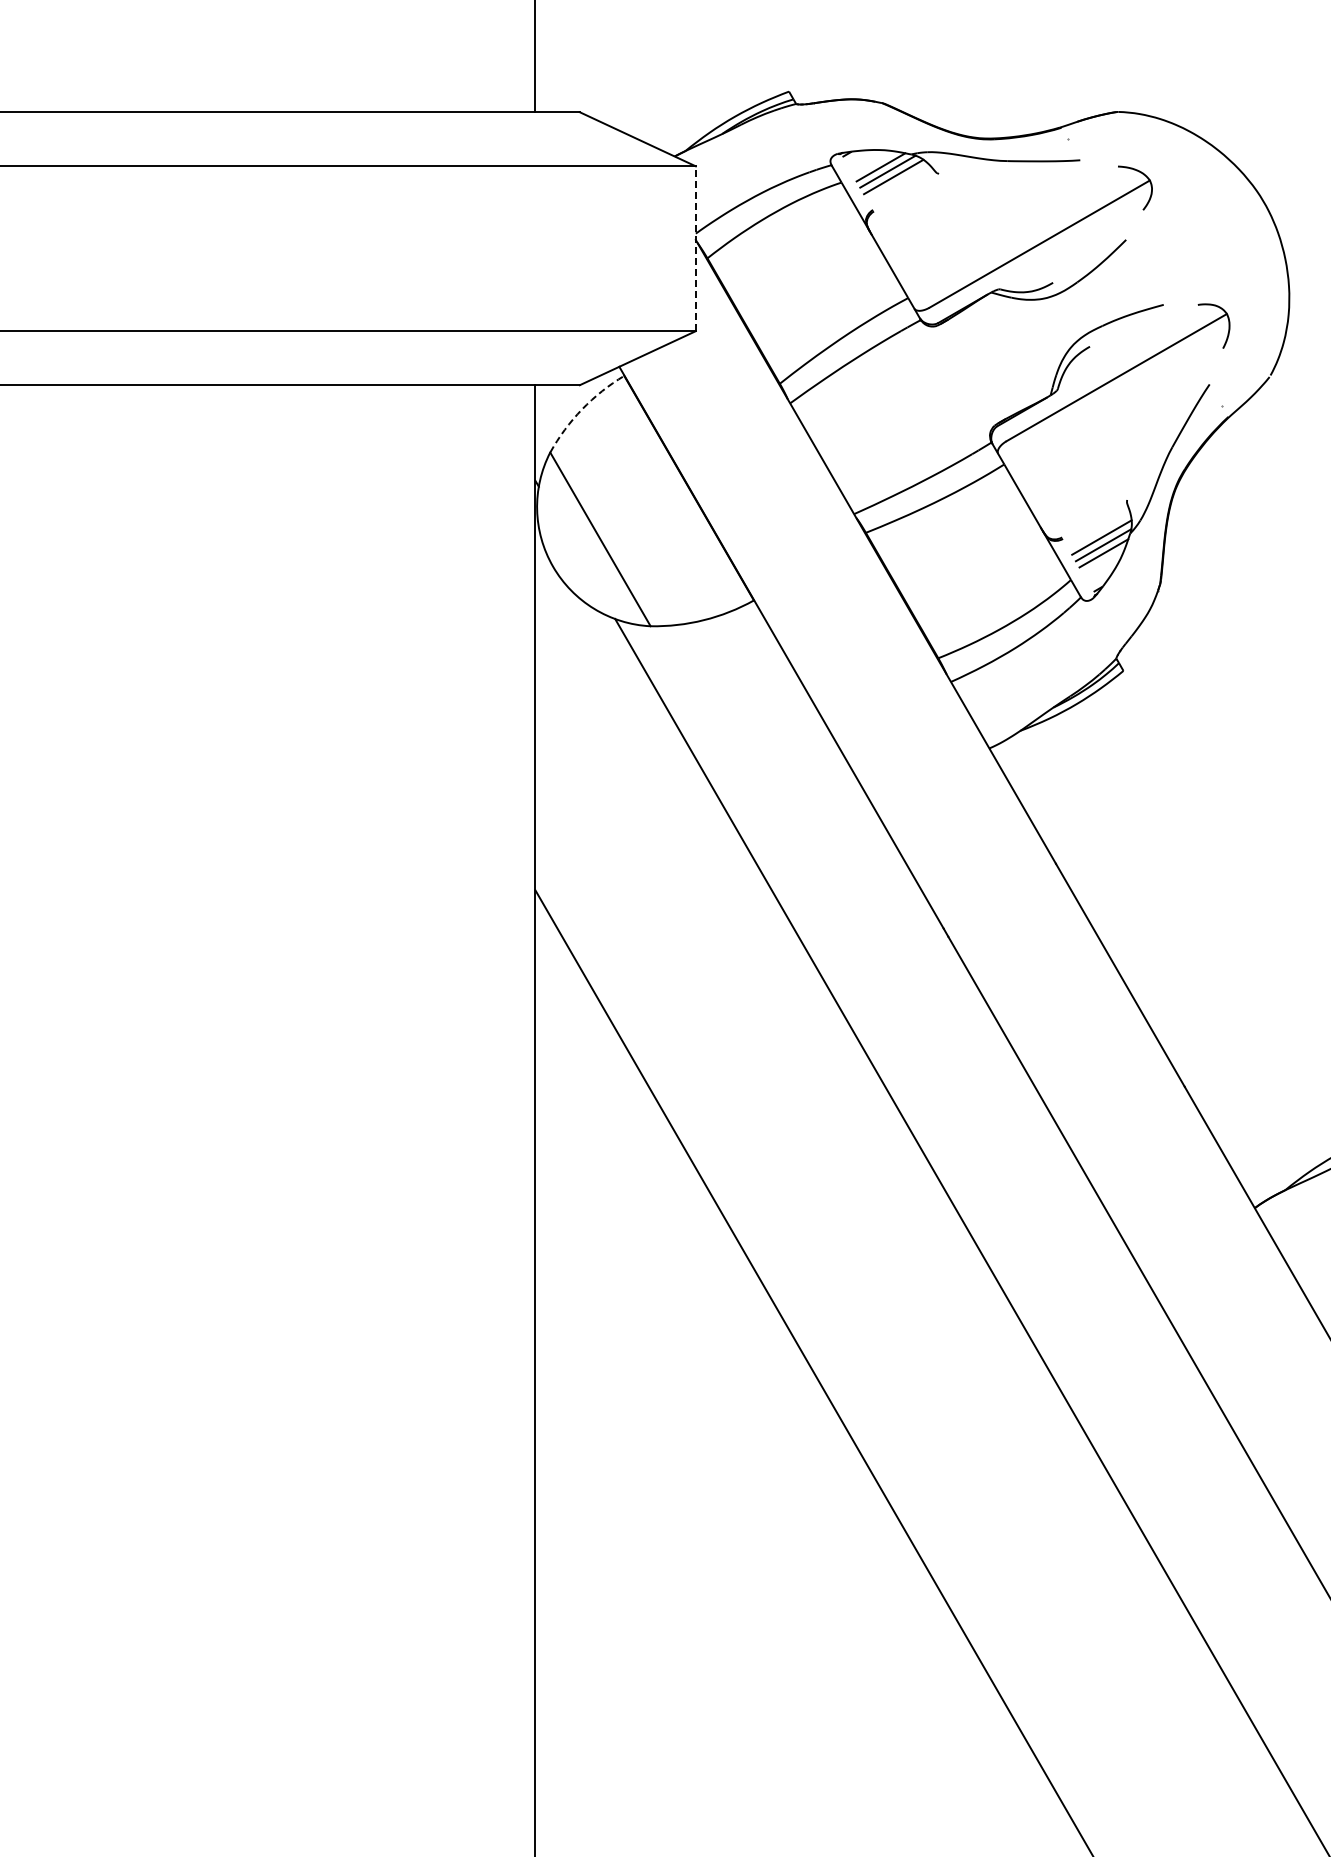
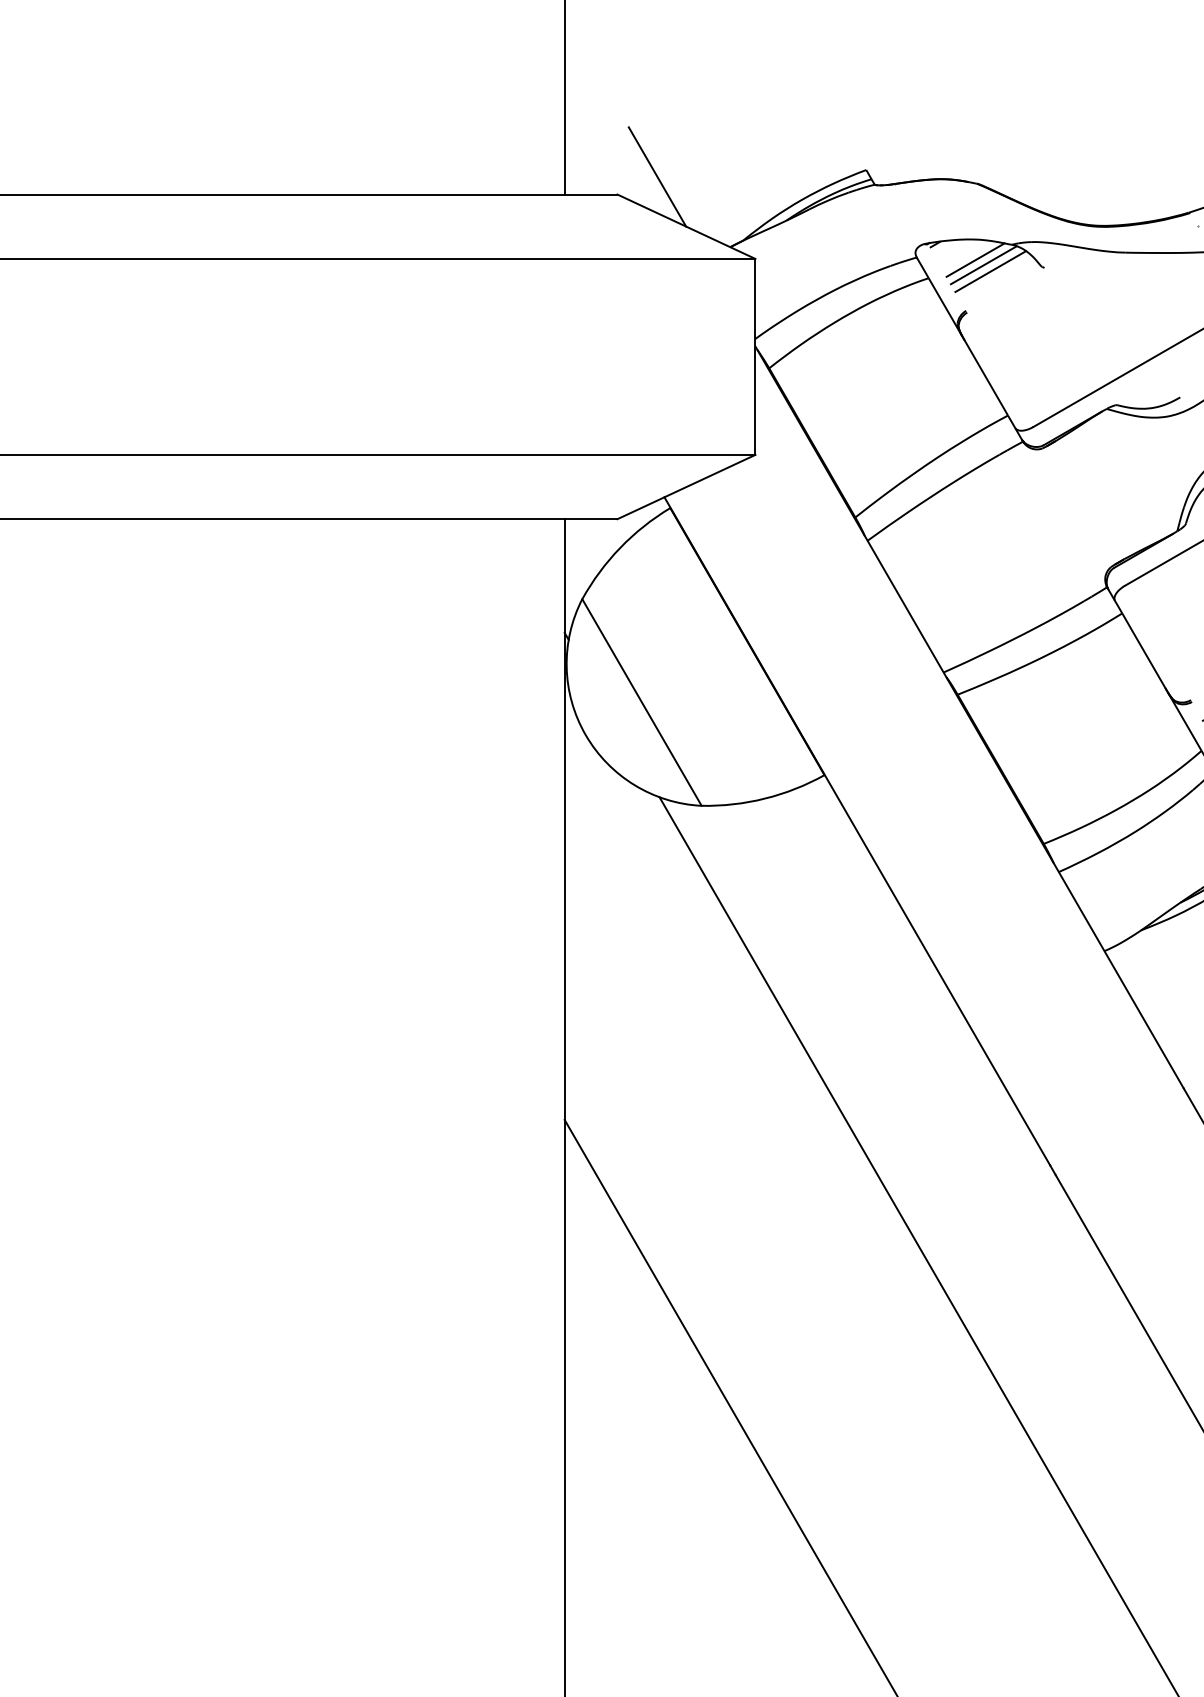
line: (613, 97) -> (657, 177), added
line: (695, 248) -> (755, 356), dashed -> solid
arc: (582, 409) -> (620, 548), dashed -> solid

